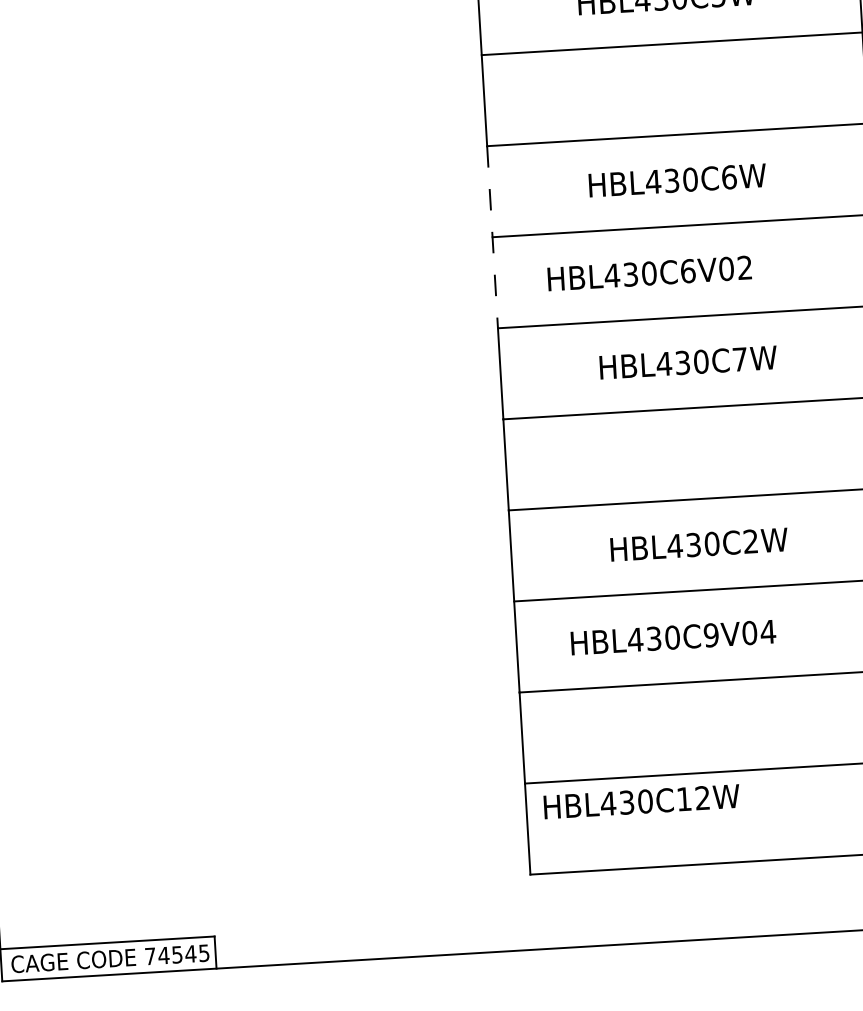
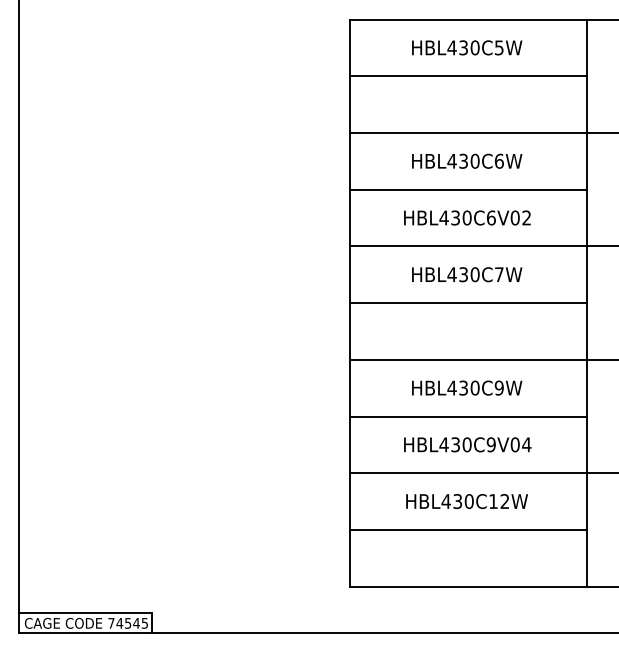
line: (492, 236) -> (350, 189), dashed -> solid
text: (649, 272) -> (467, 217), moved
text: (749, 540) -> (498, 387), HBL430C2W -> HBL430C9W
text: (673, 637) -> (467, 444), moved
text: (640, 801) -> (466, 501), moved

